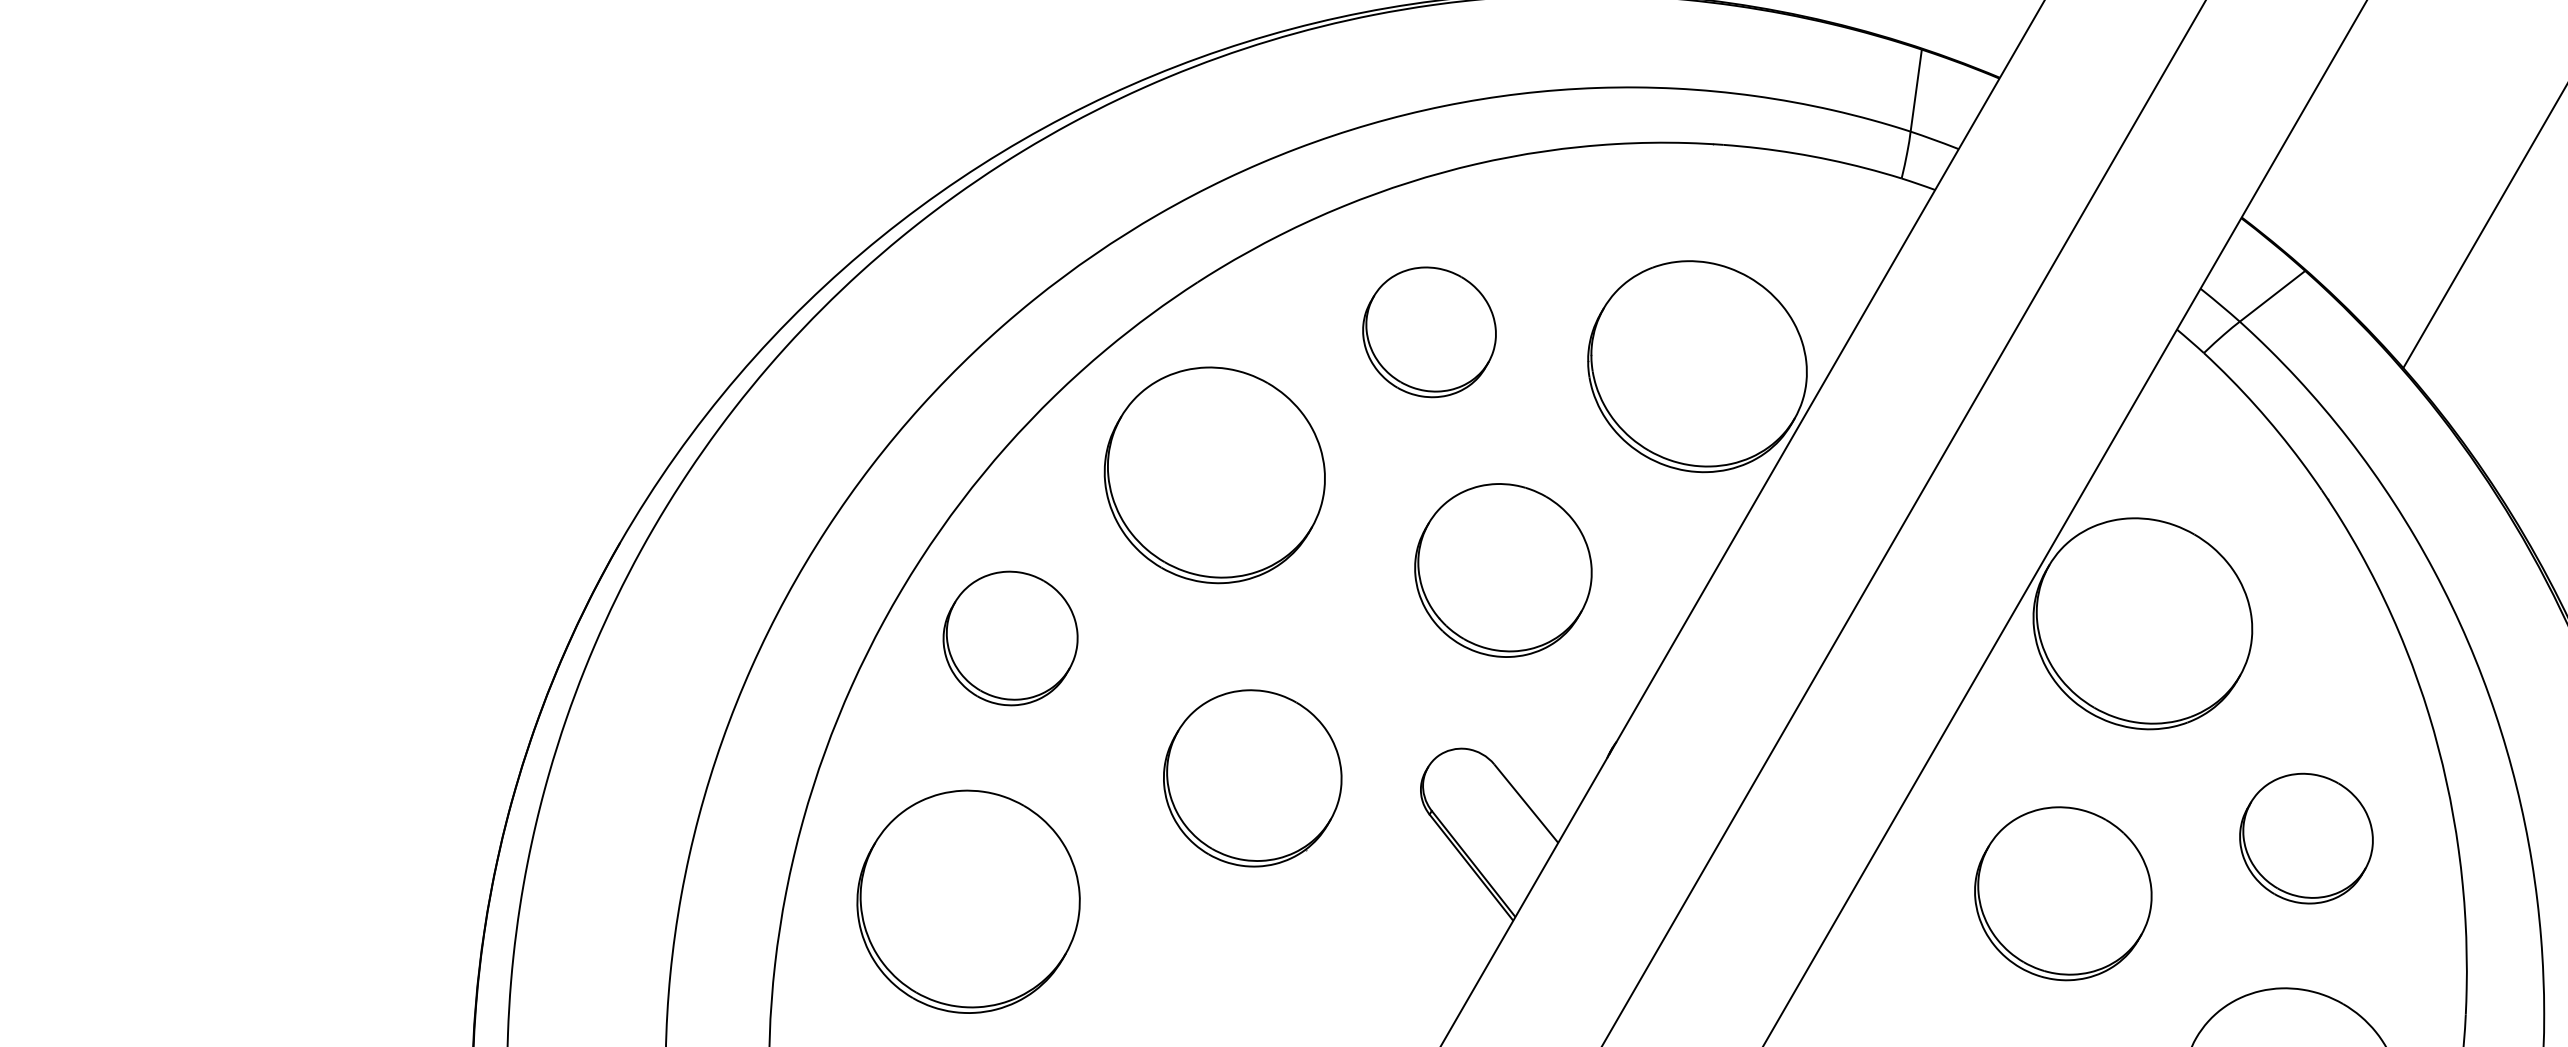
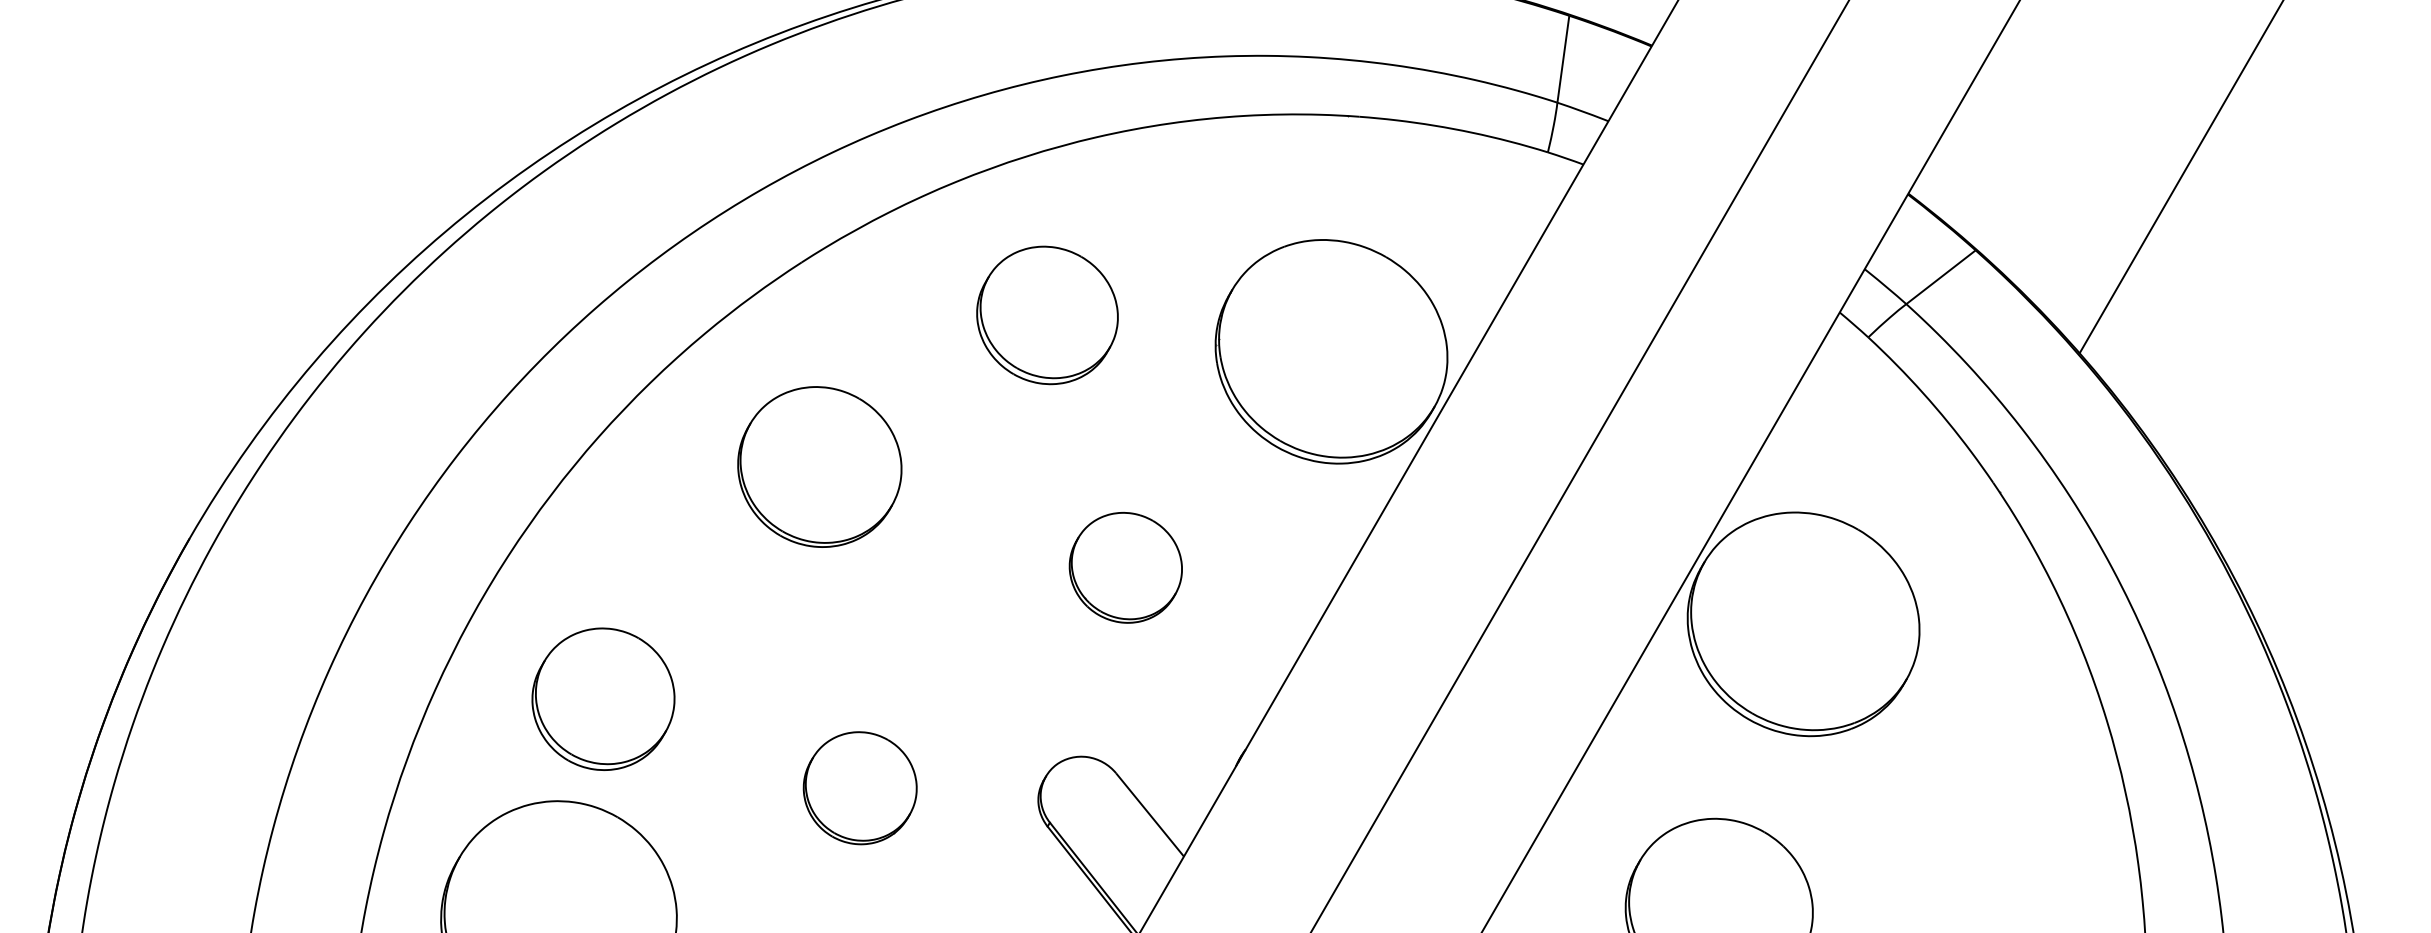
part: (1214, 475) -> (819, 467), size x0.7
part: (1503, 570) -> (1125, 567), size x0.6
part: (1010, 638) -> (603, 699), moved
part: (1252, 778) -> (859, 788), size x0.6
part: (2306, 838) -> (1977, 851), removed

